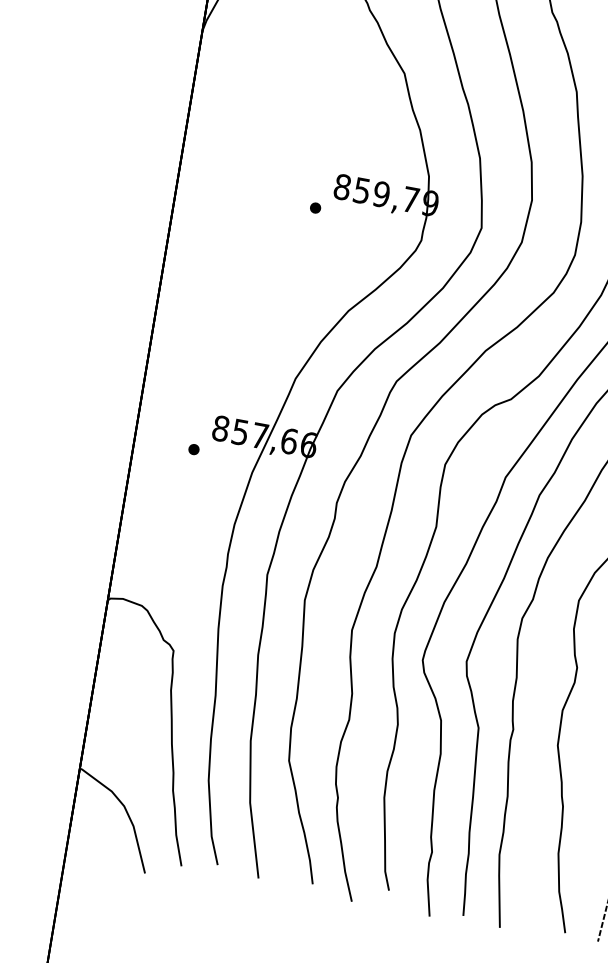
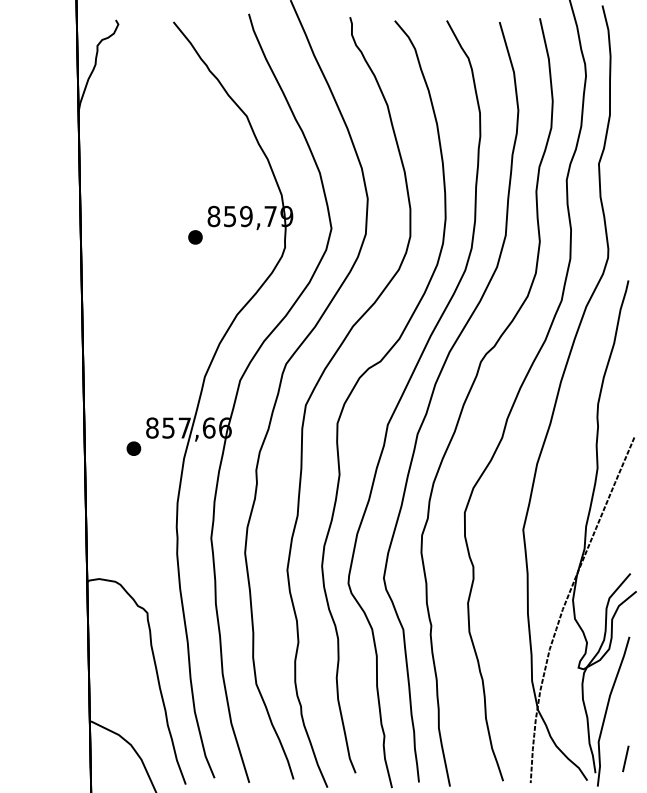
part: (315, 207) -> (195, 236), size x1.6
part: (193, 449) -> (133, 448), size x1.6

